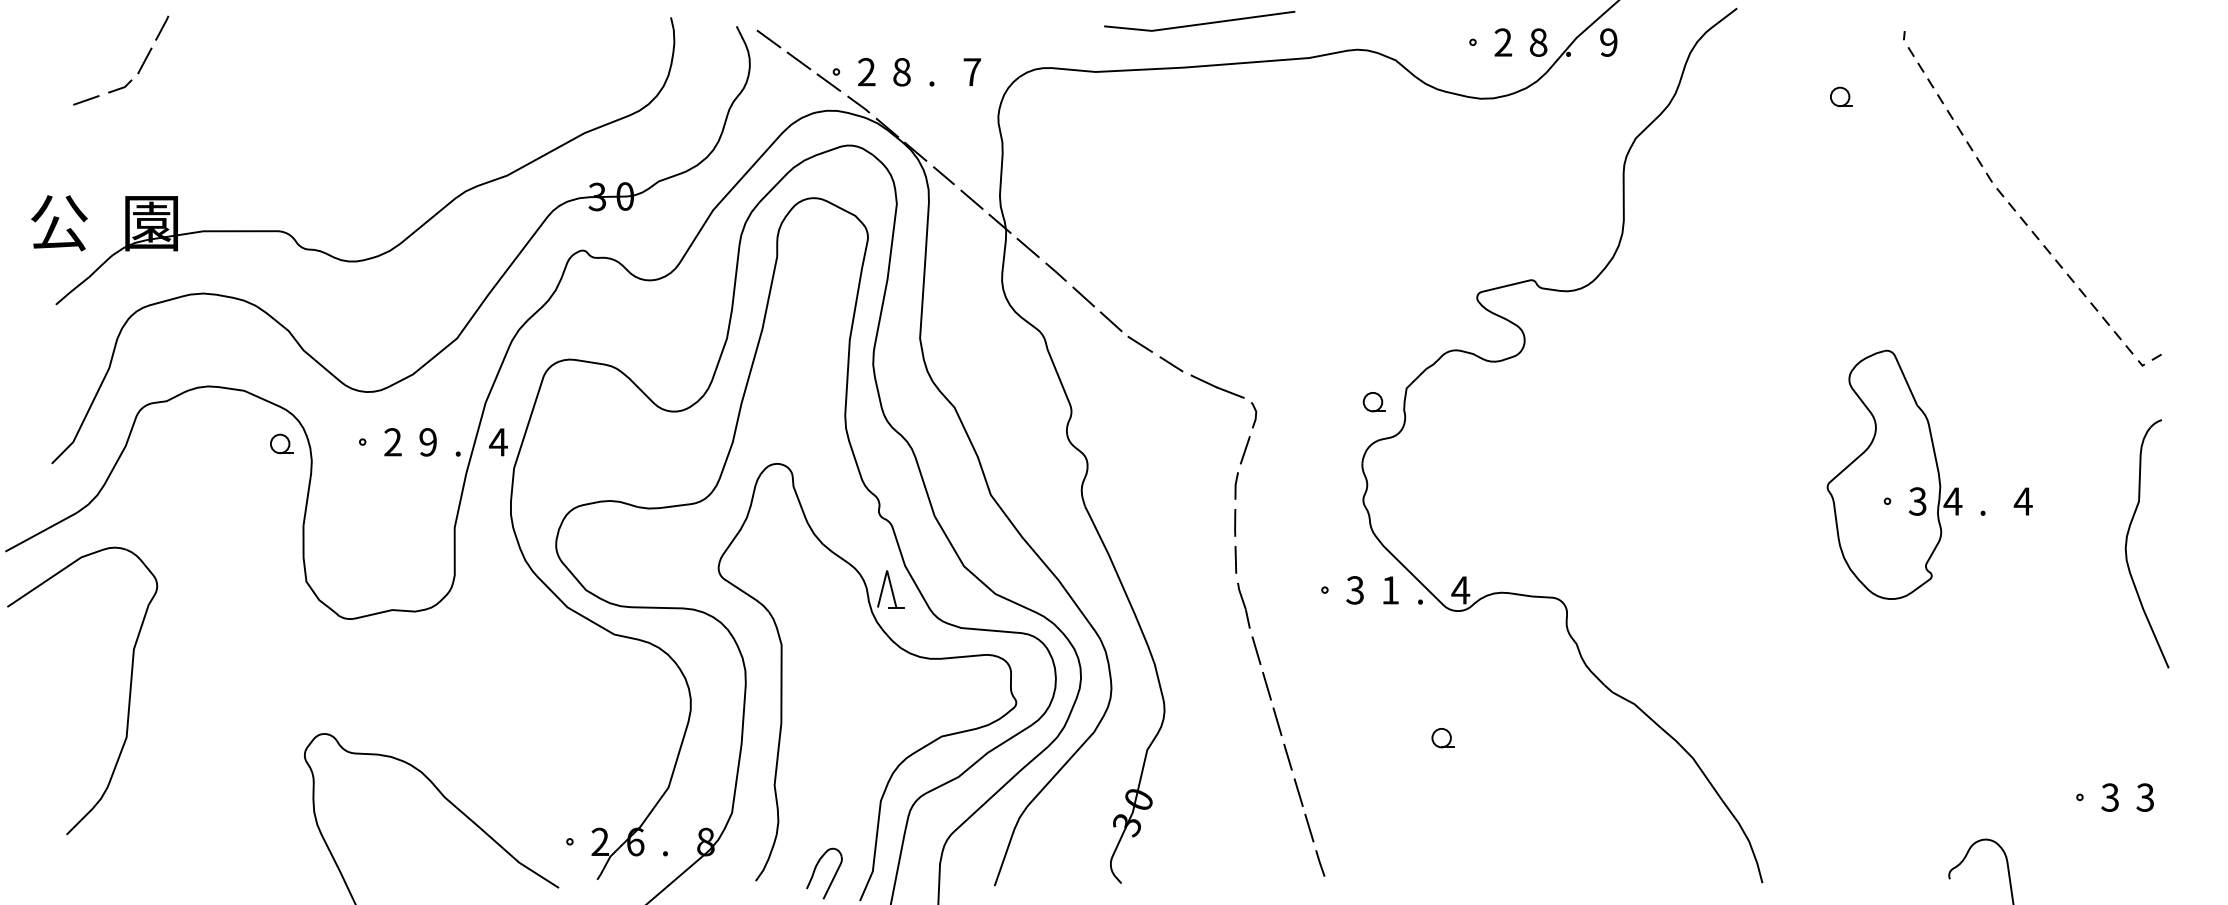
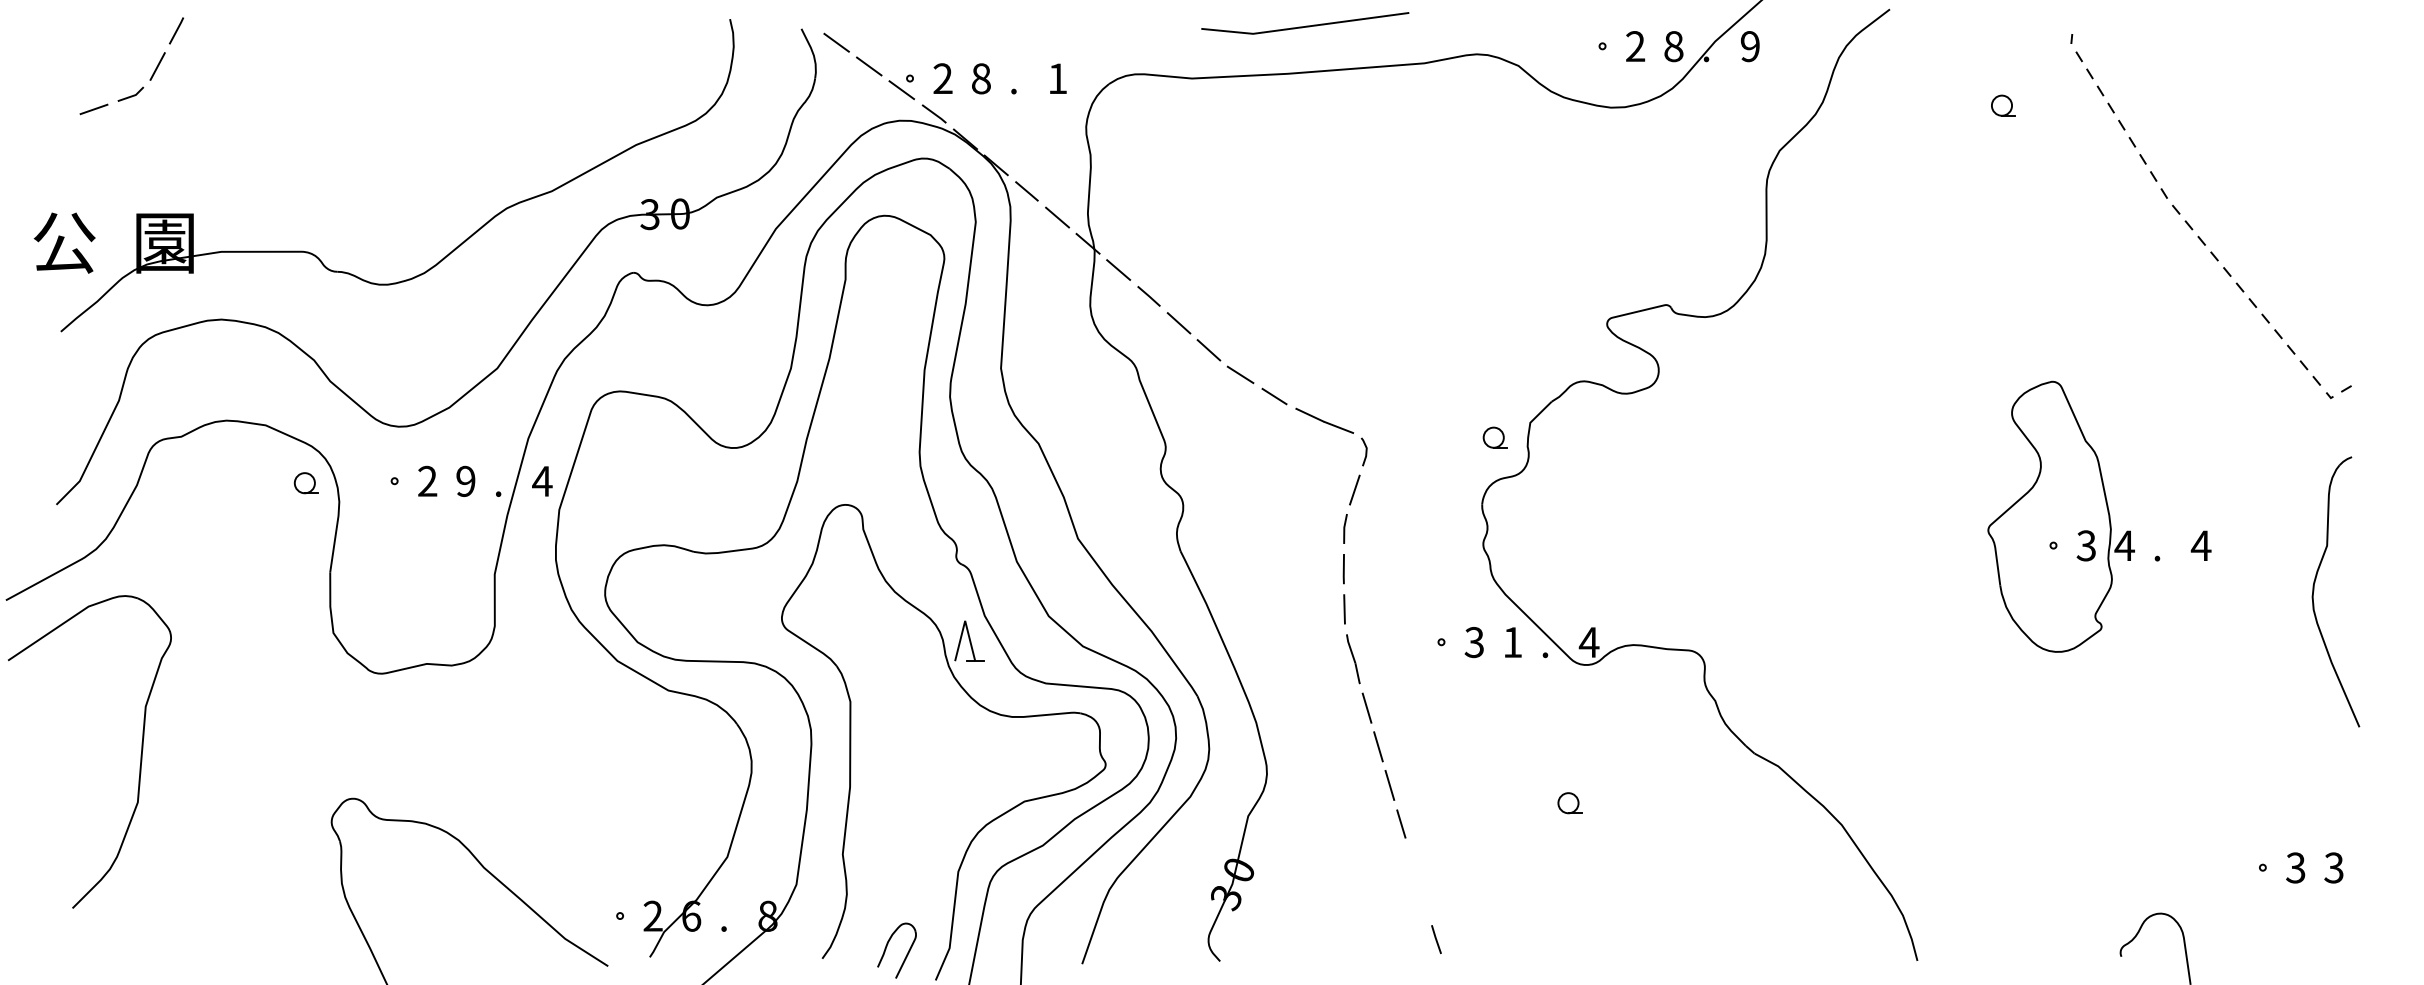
text: (971, 71) -> (1057, 78), 7 -> 1
line: (1298, 792) -> (1412, 862), removed
line: (1309, 827) -> (1424, 900), removed

